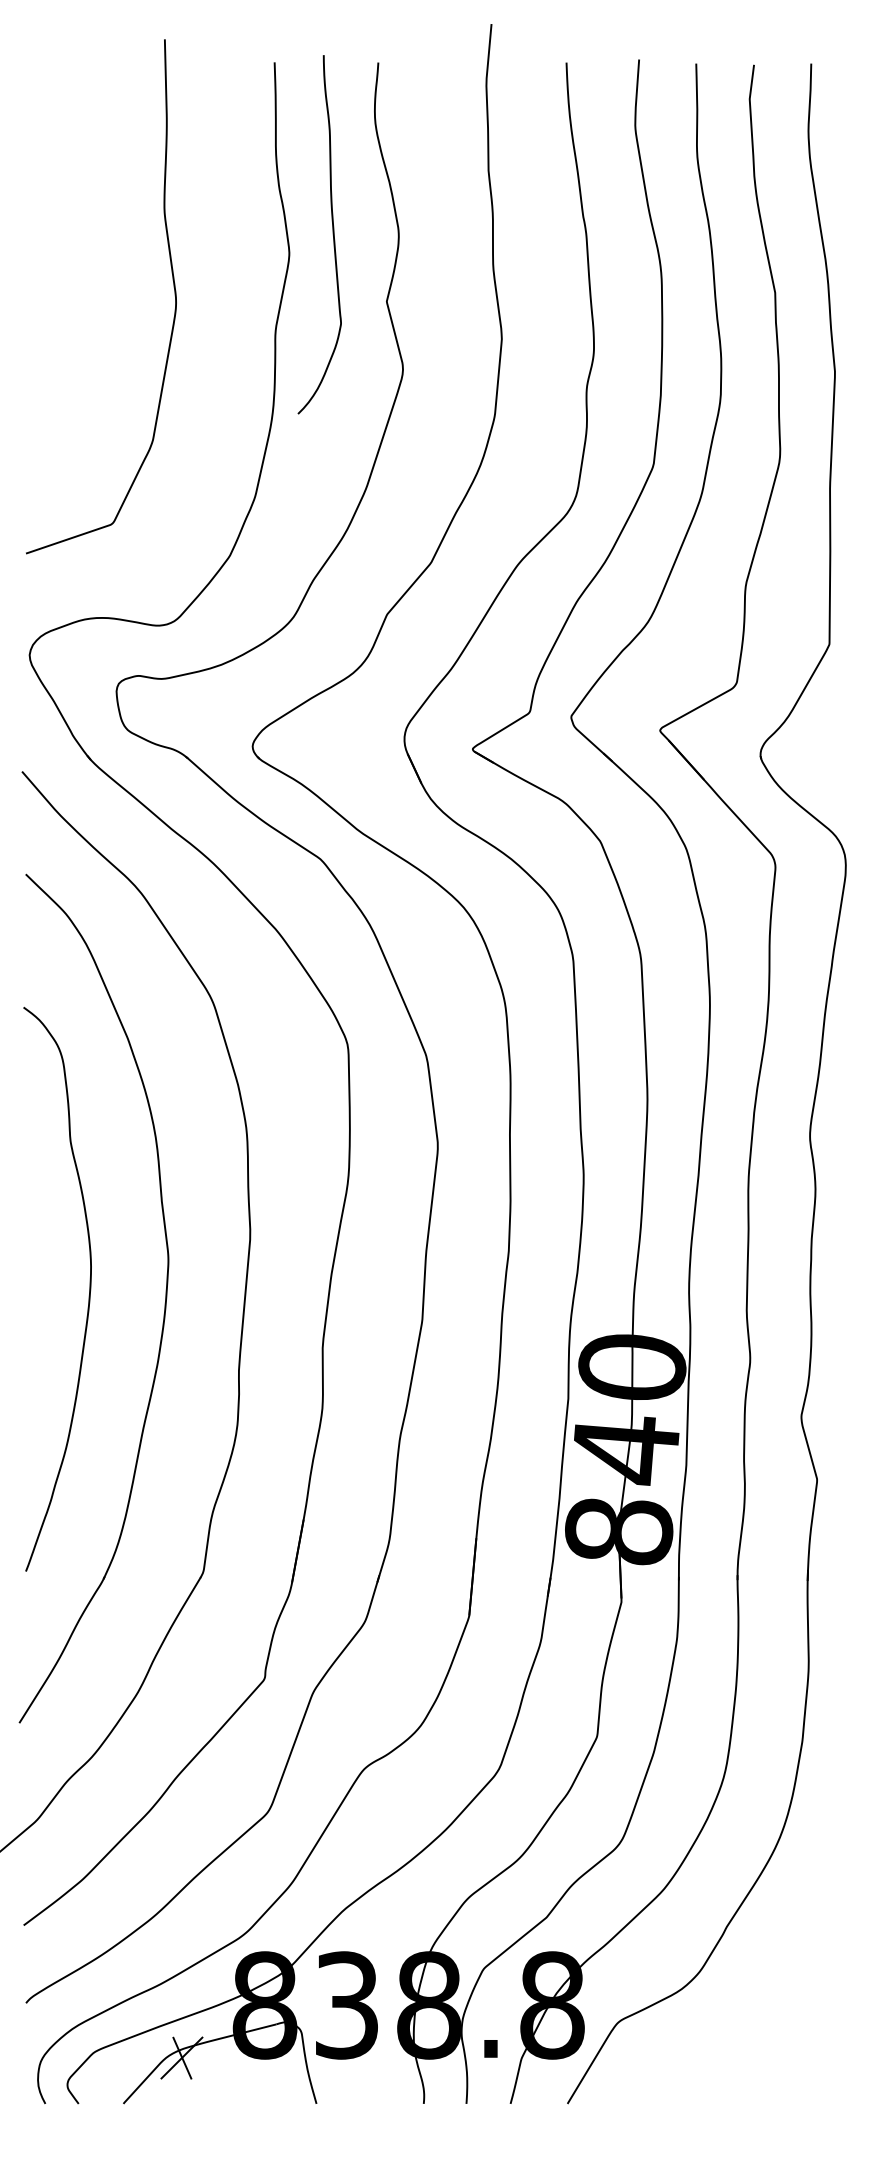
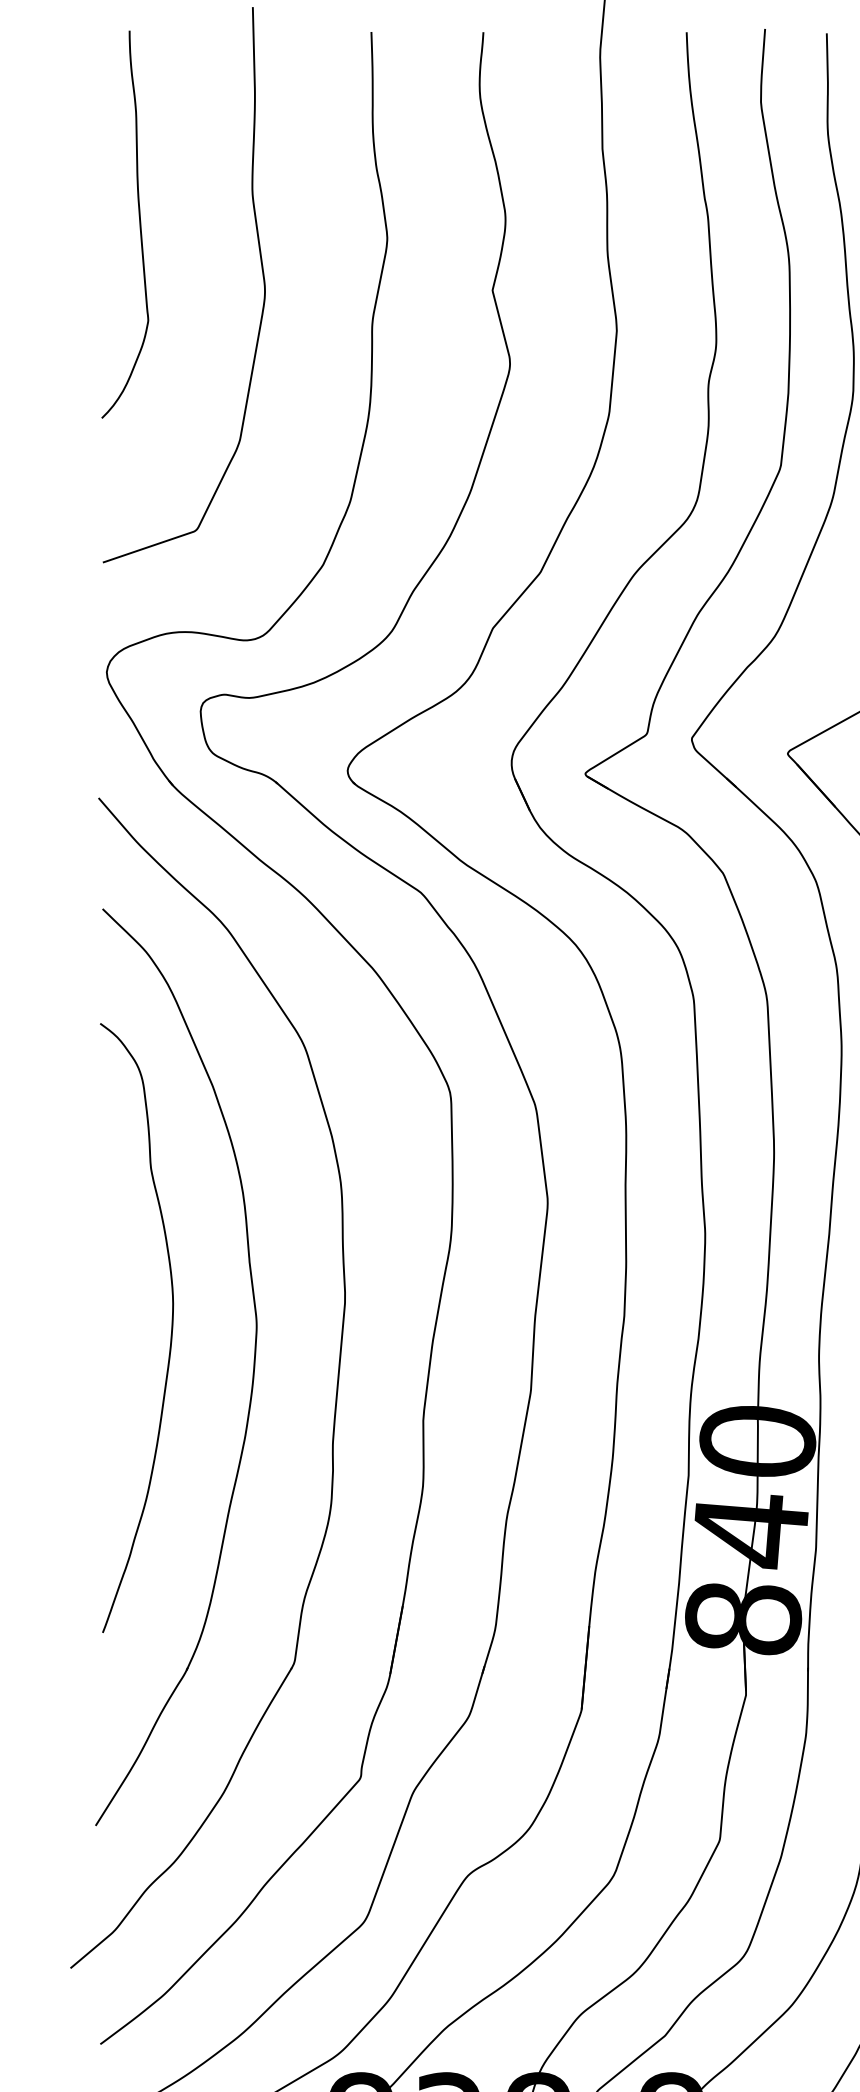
curve: (332, 234) -> (139, 224), moved
curve: (88, 1295) -> (170, 1334), moved

